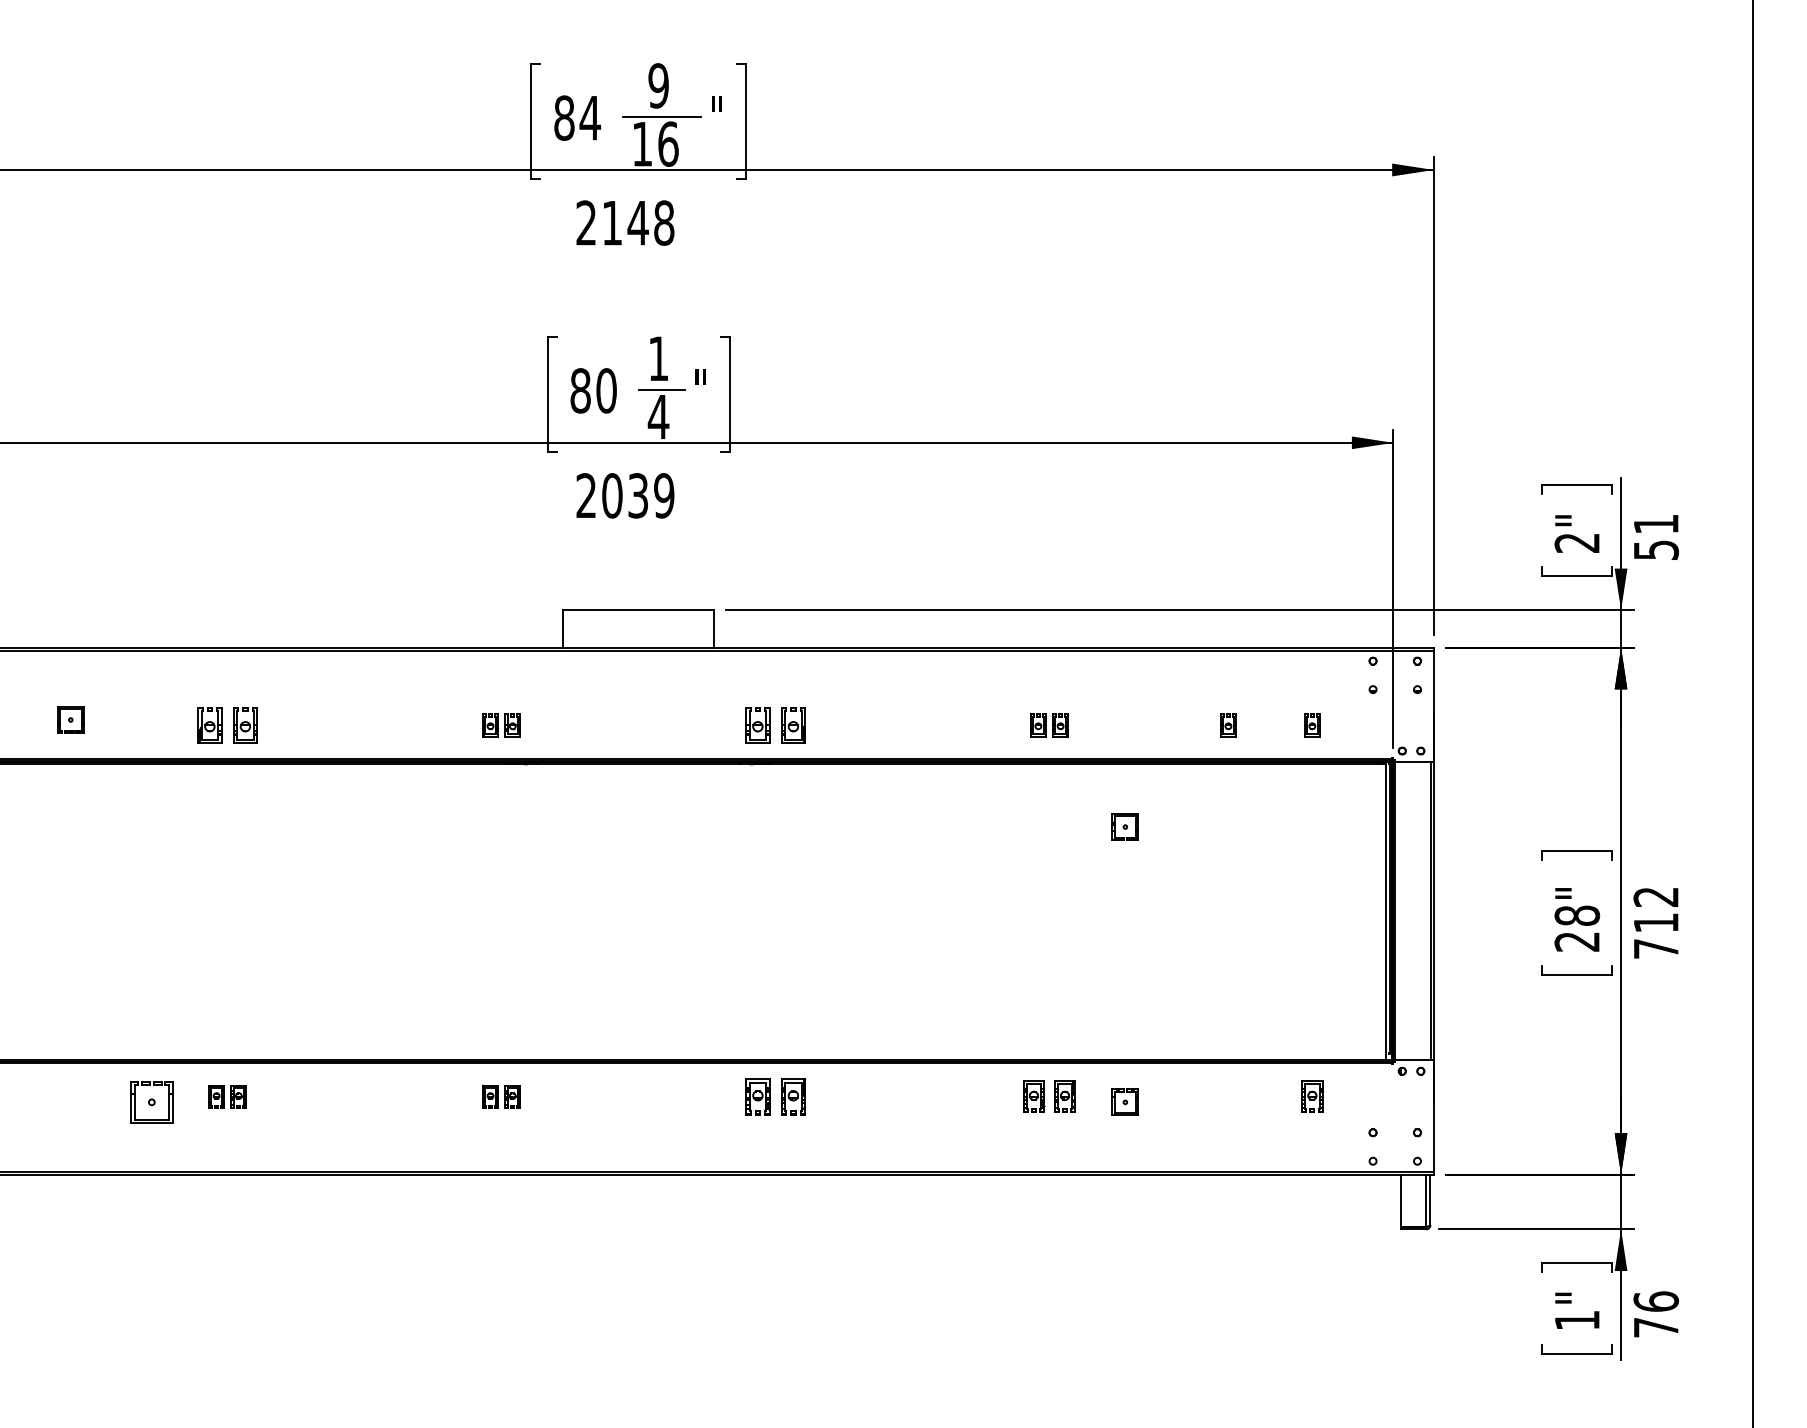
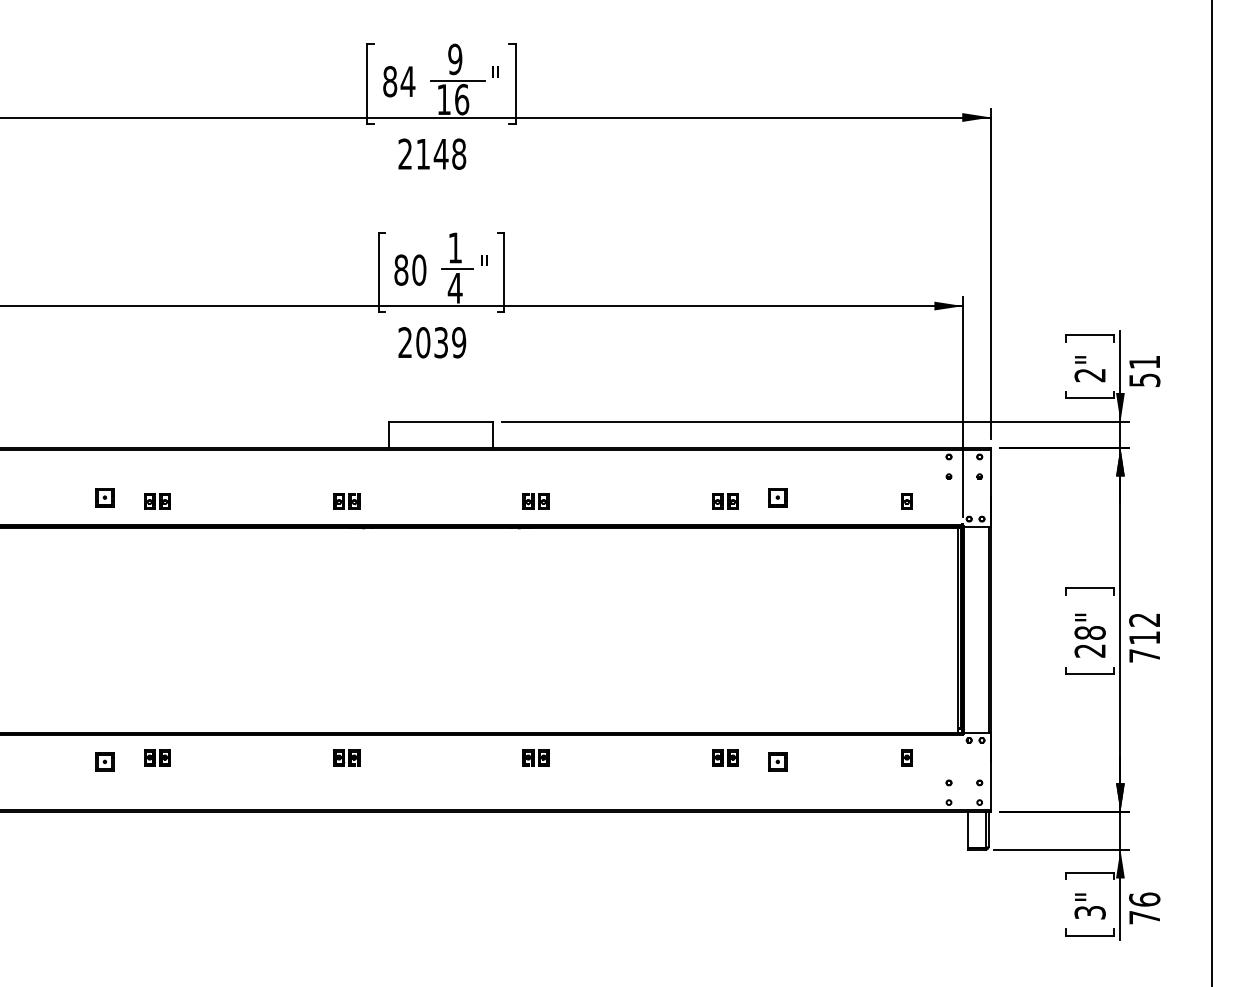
part: (70, 719) -> (104, 497), moved
part: (227, 725) -> (157, 501), size x0.62
part: (774, 725) -> (535, 501), size x0.62
part: (1227, 725) -> (848, 501), removed
part: (1124, 826) -> (777, 497), moved
part: (774, 1095) -> (535, 757), size x0.62
part: (1049, 1095) -> (725, 757), size x0.71
part: (1311, 1095) -> (906, 757), size x0.71
part: (151, 1101) -> (104, 761), size x0.62
text: (1576, 1320) -> (1089, 912), 1" -> 3"

